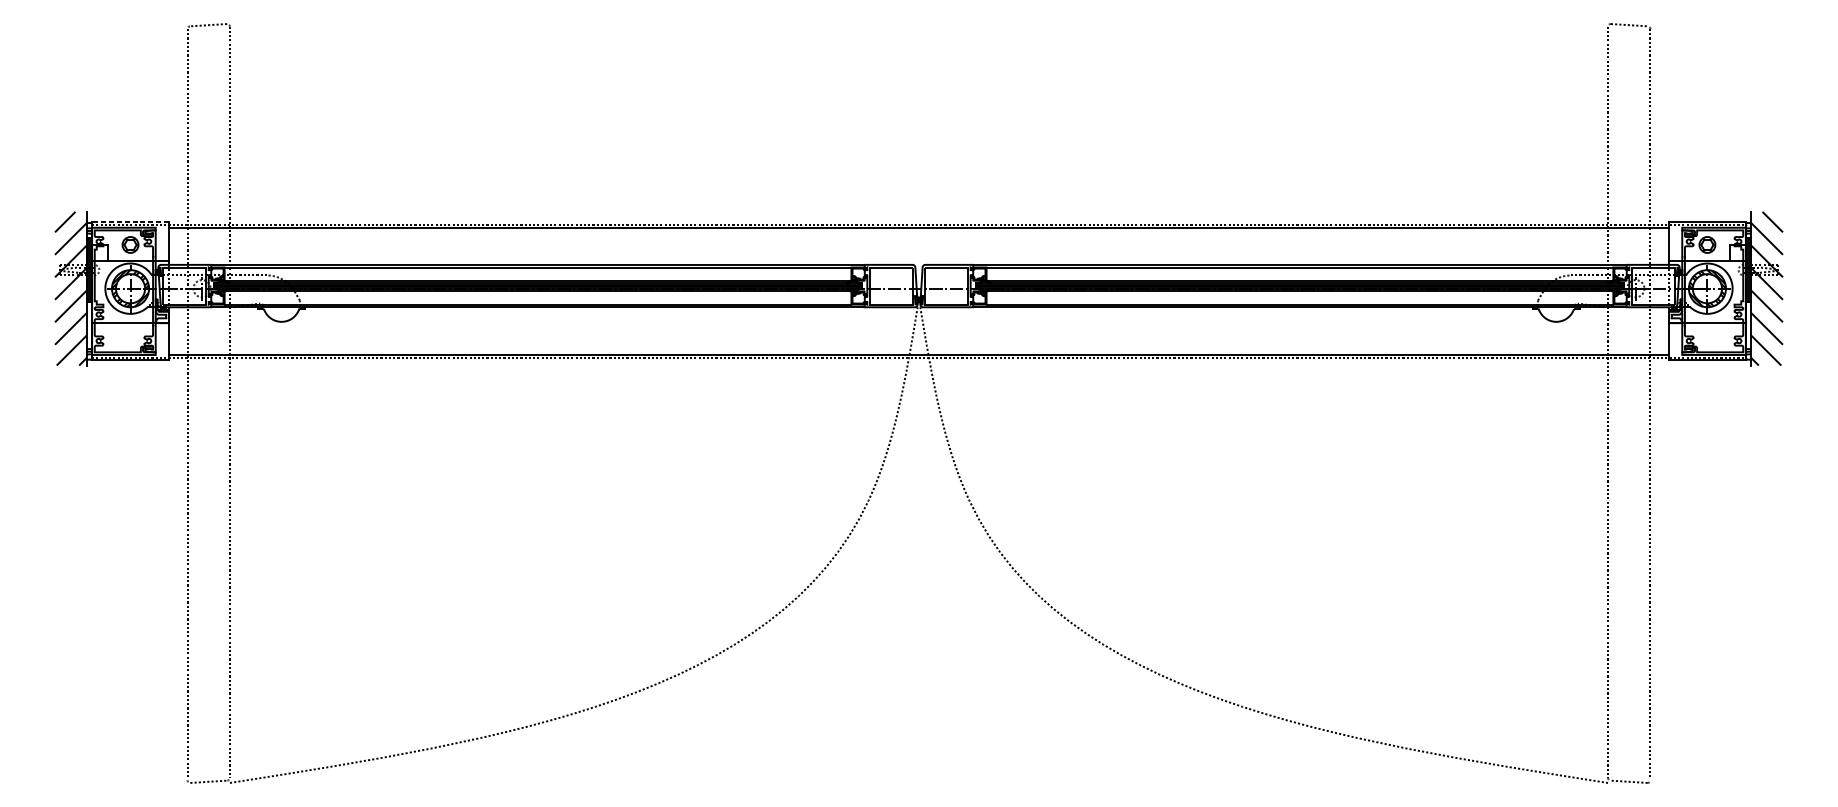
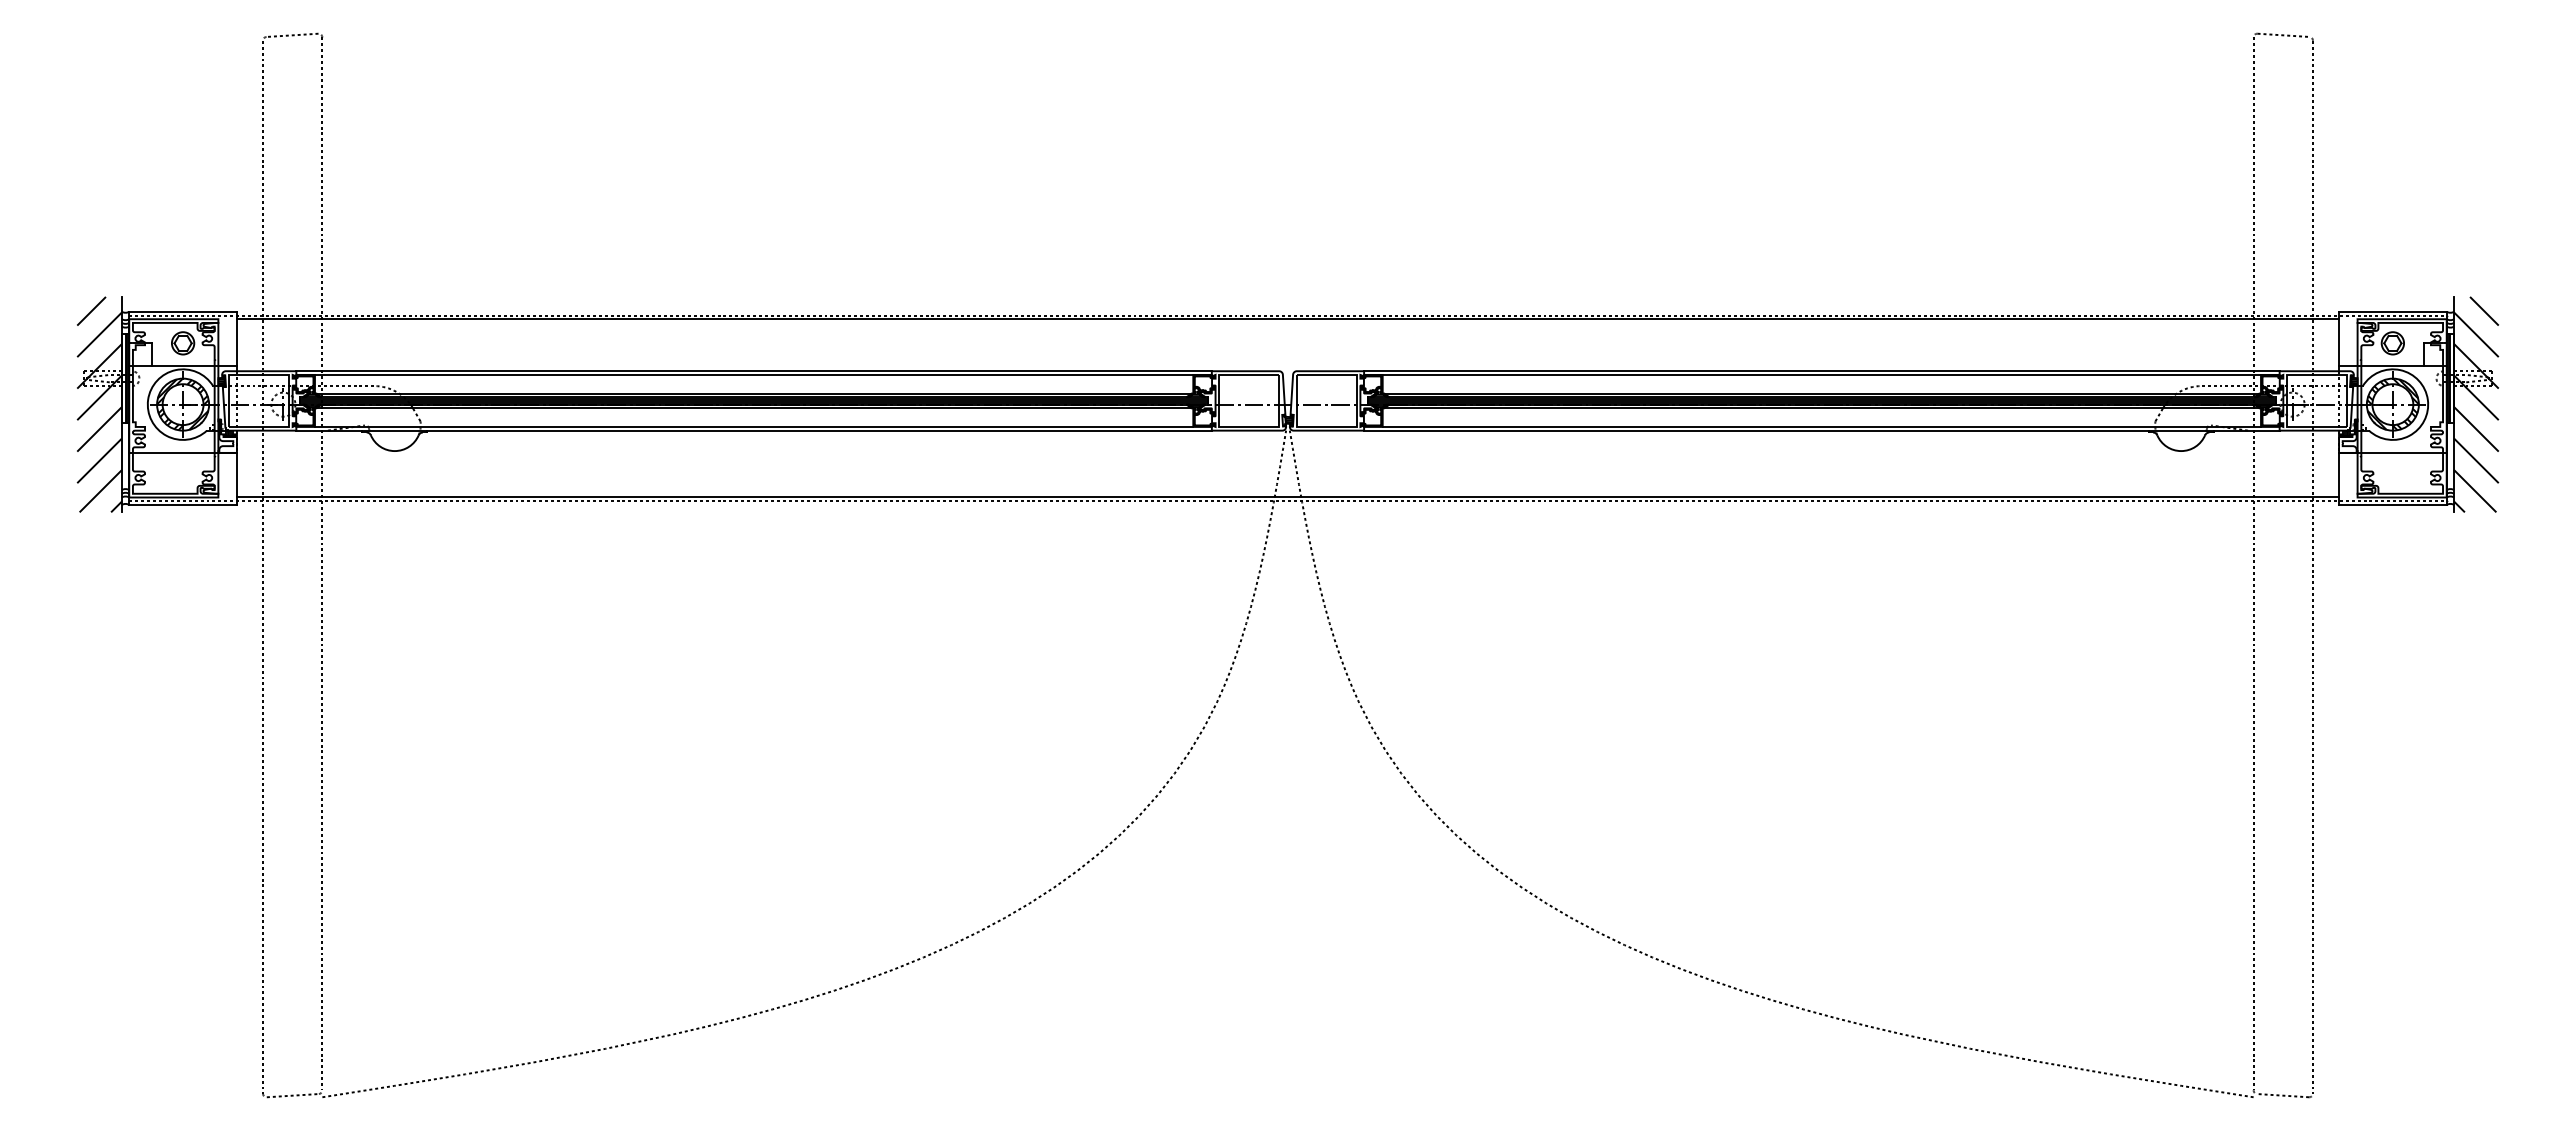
line: (130, 222) -> (183, 311), dashed -> solid

